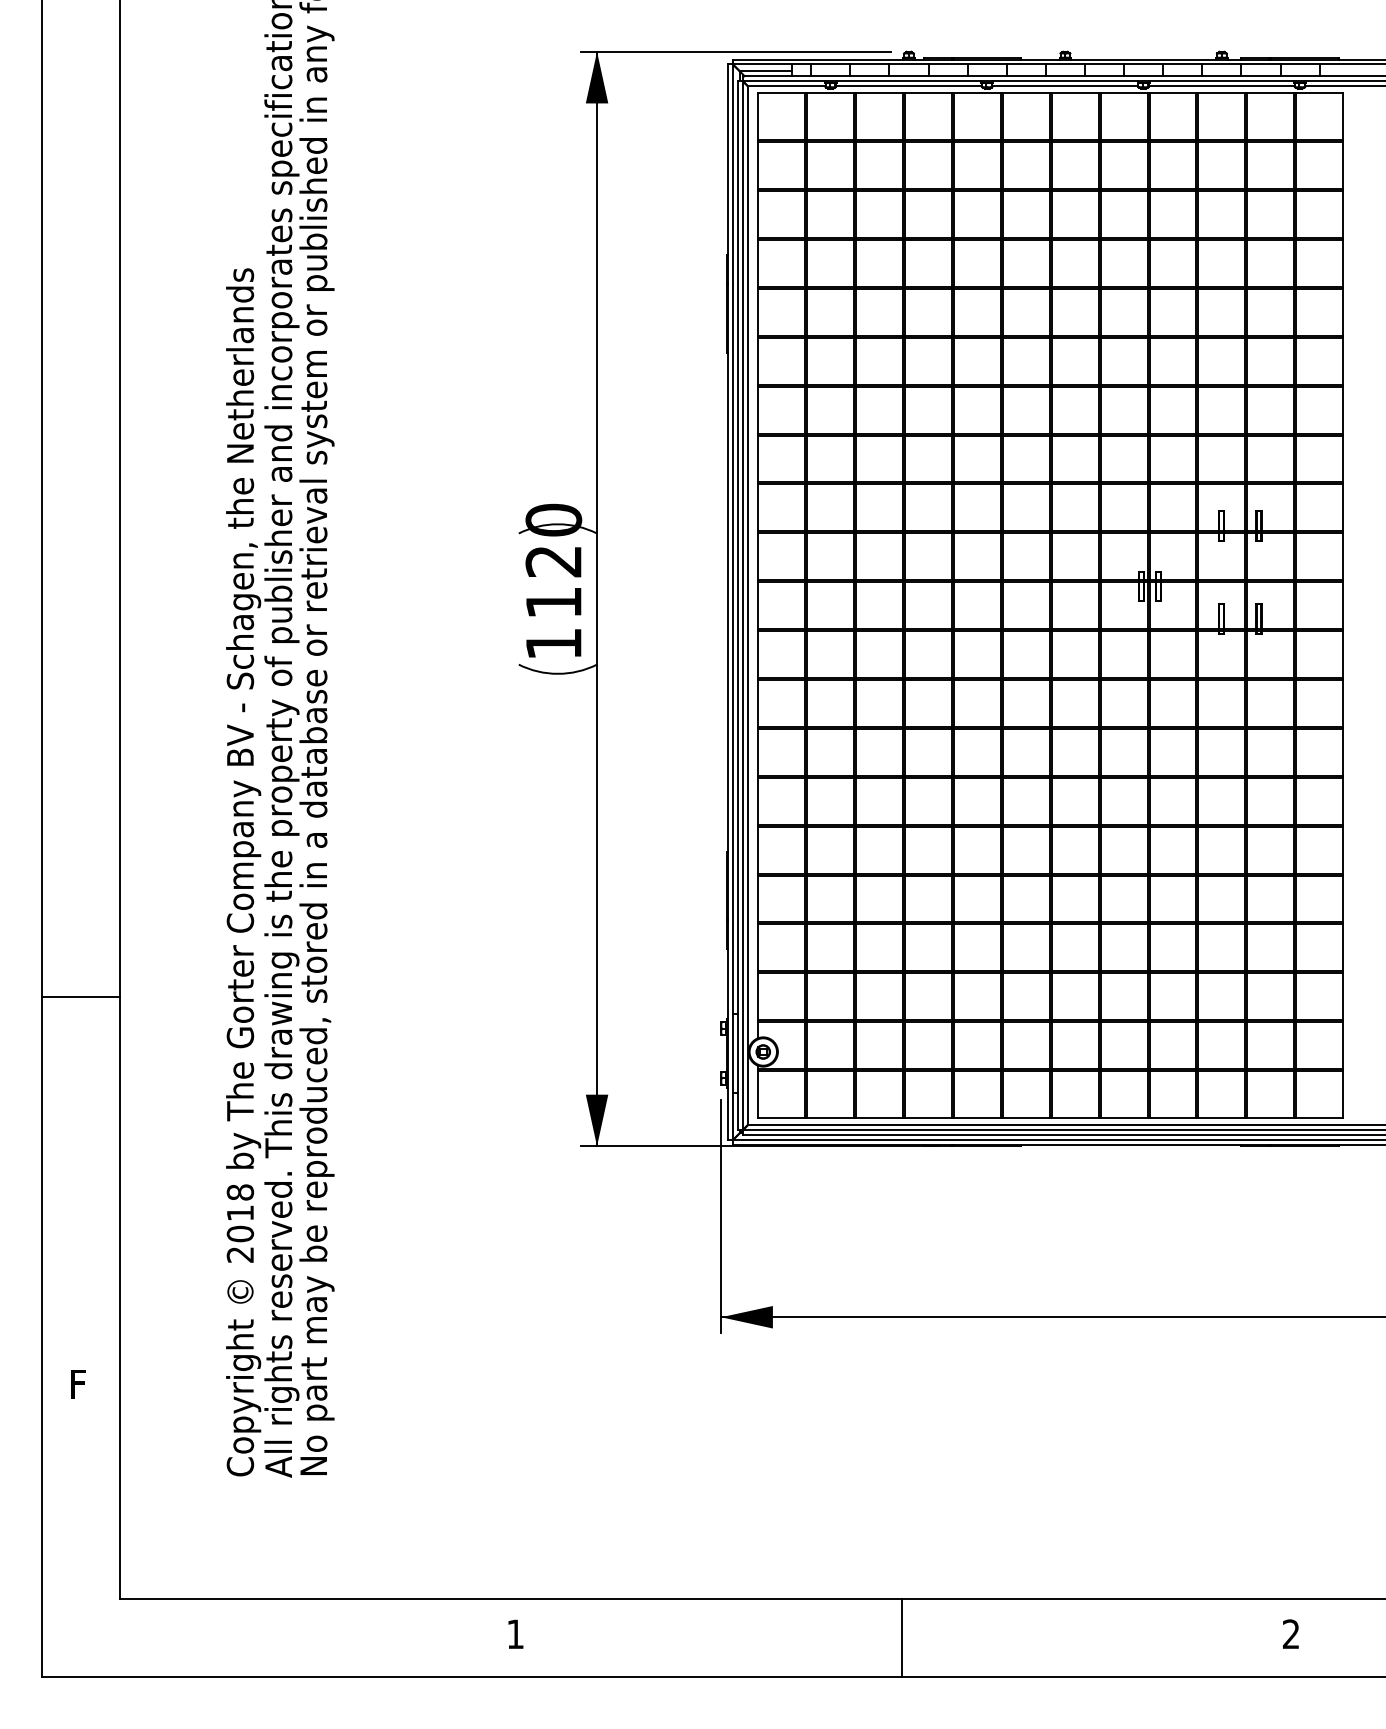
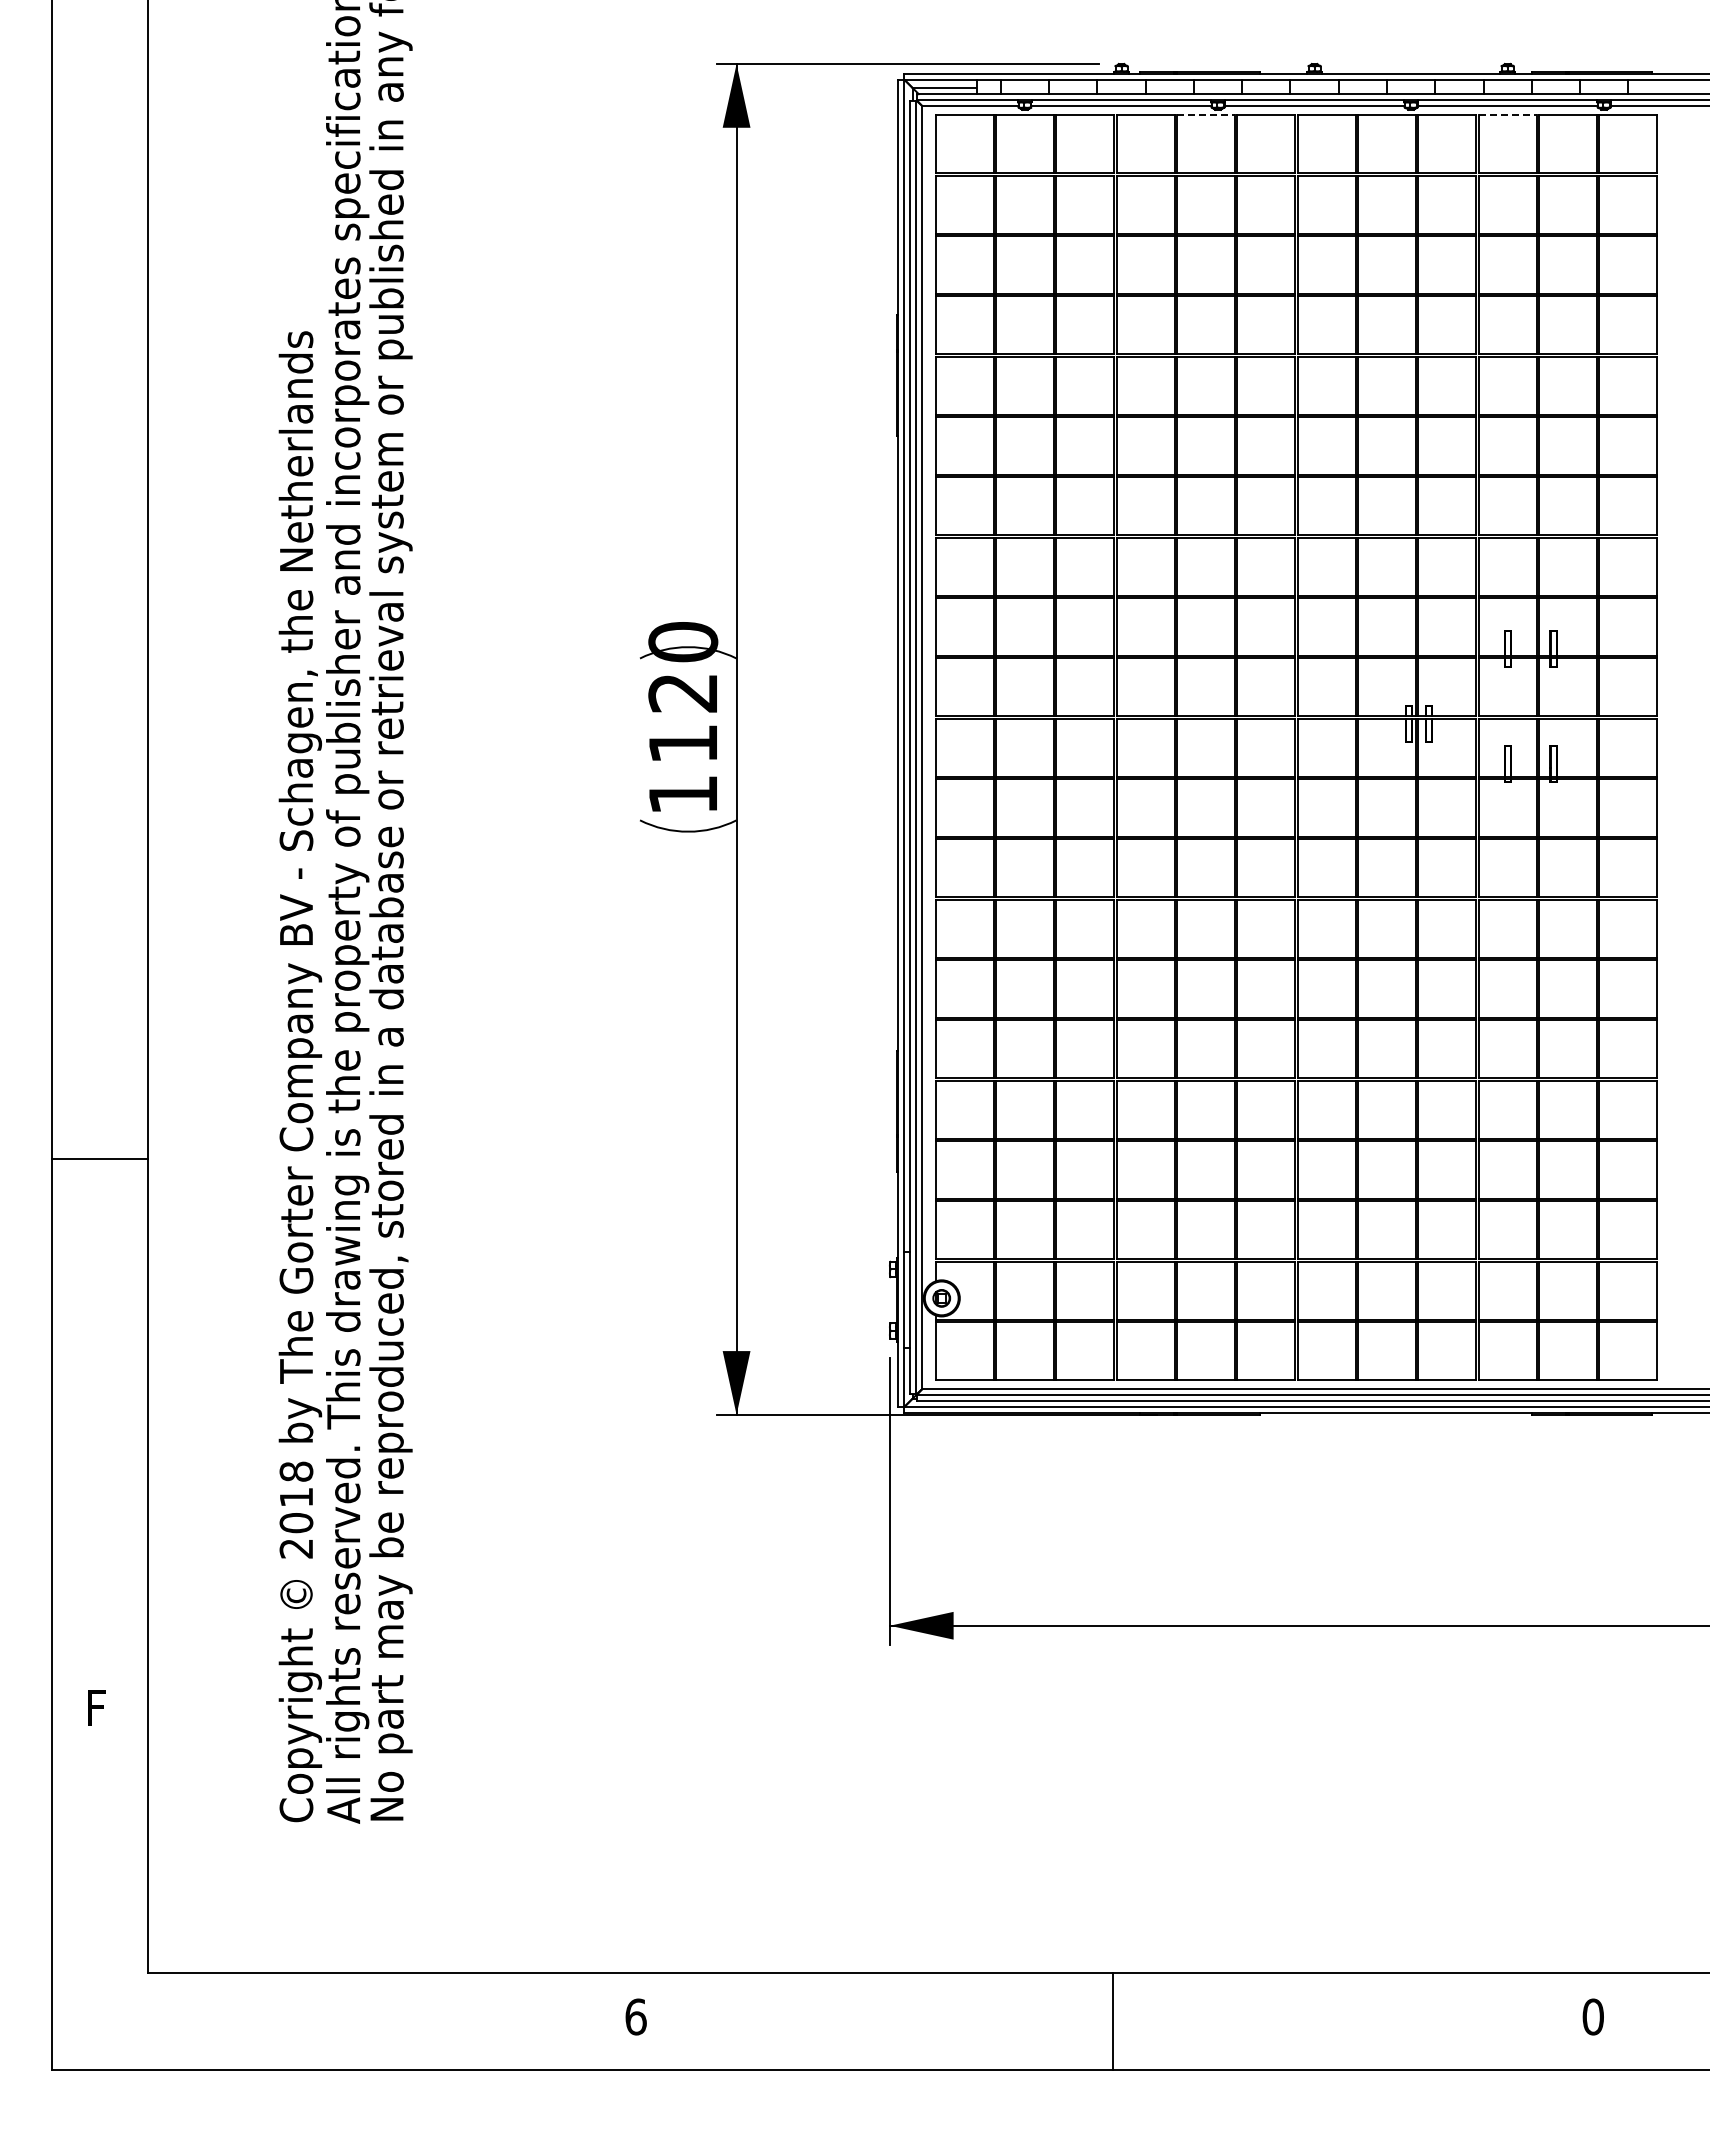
line: (977, 93) -> (1206, 115), solid -> dashed
line: (1221, 93) -> (1507, 115), solid -> dashed
line: (80, 996) -> (99, 1159), moved
text: (515, 1633) -> (635, 2016), 1 -> 6
text: (1290, 1633) -> (1592, 2016), 2 -> 0

